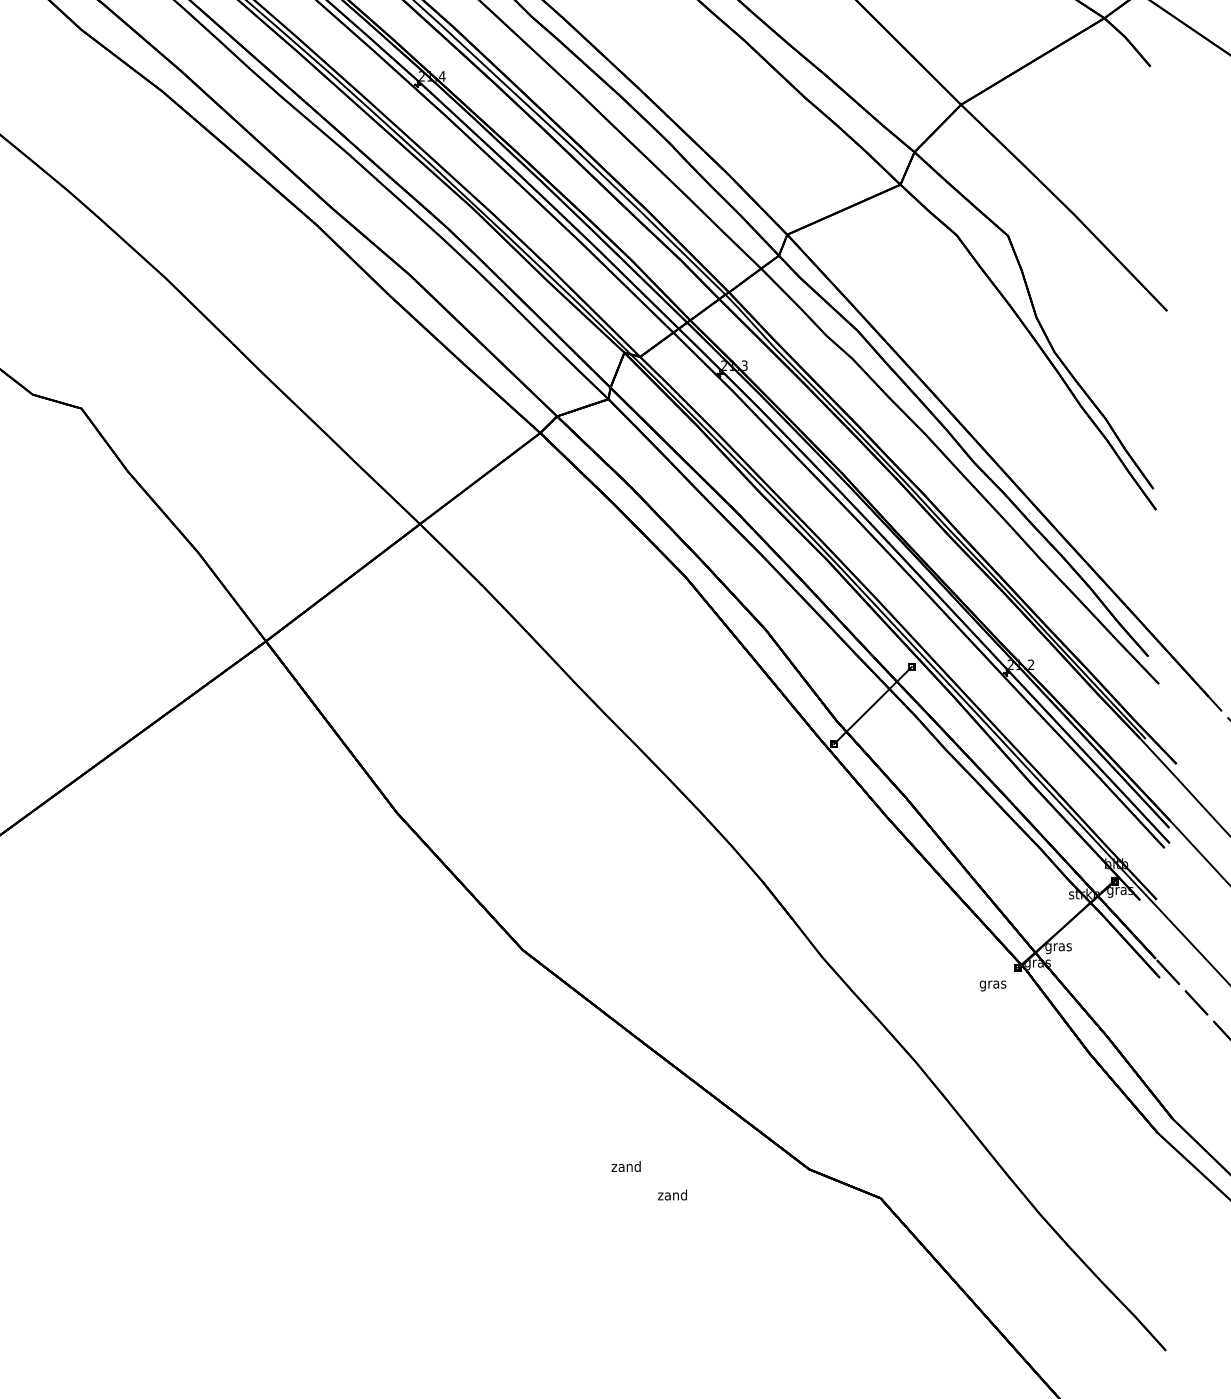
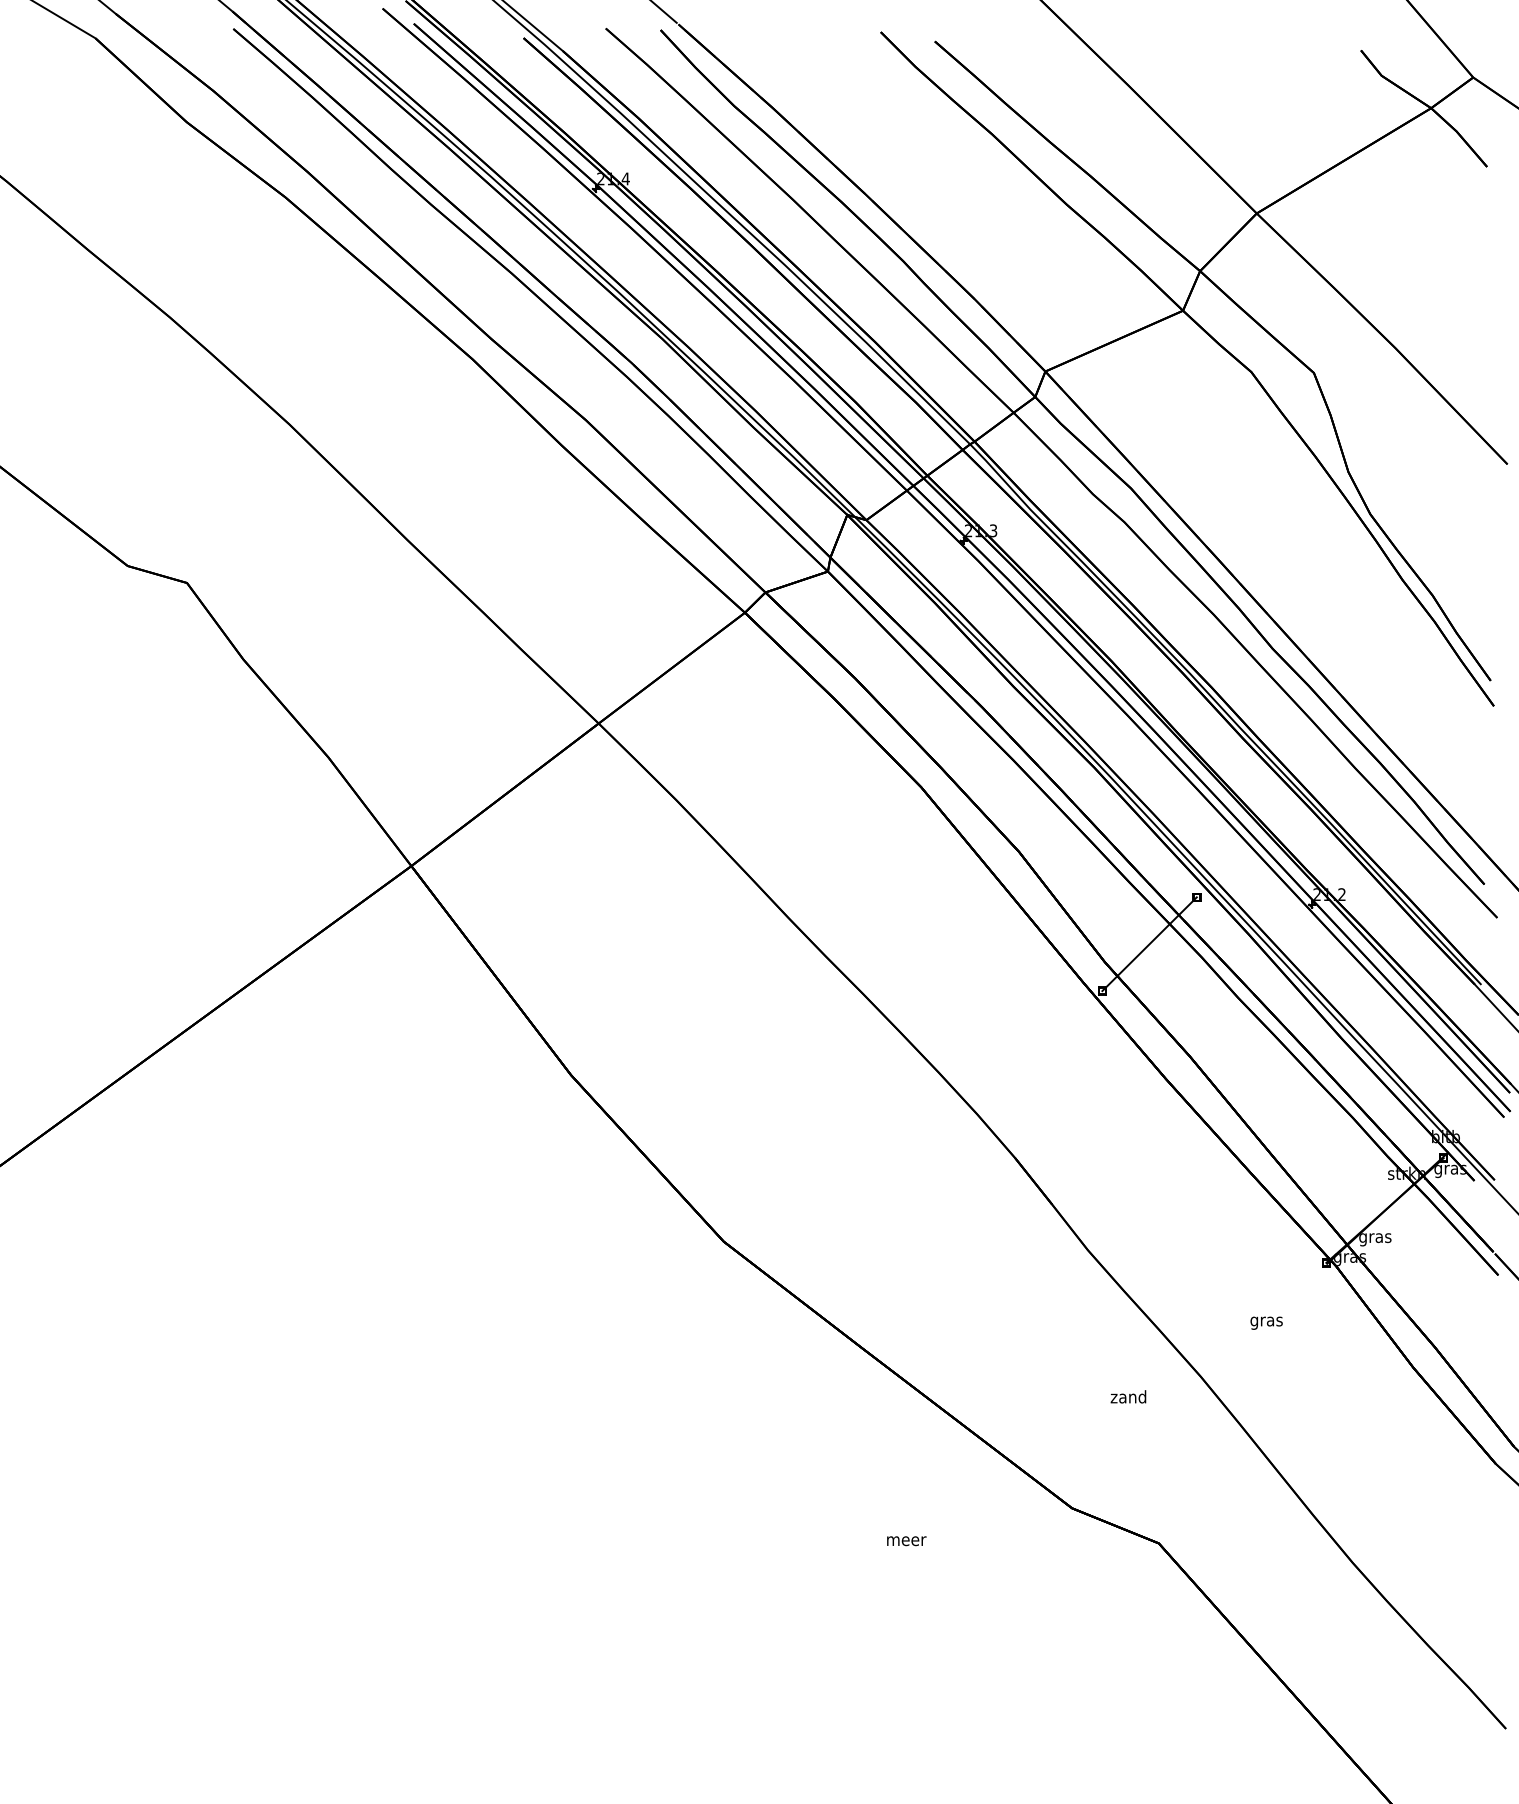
text: (992, 985) -> (1266, 1322), moved
text: (626, 1166) -> (1128, 1396), moved
text: (673, 1195) -> (906, 1539), zand -> meer

